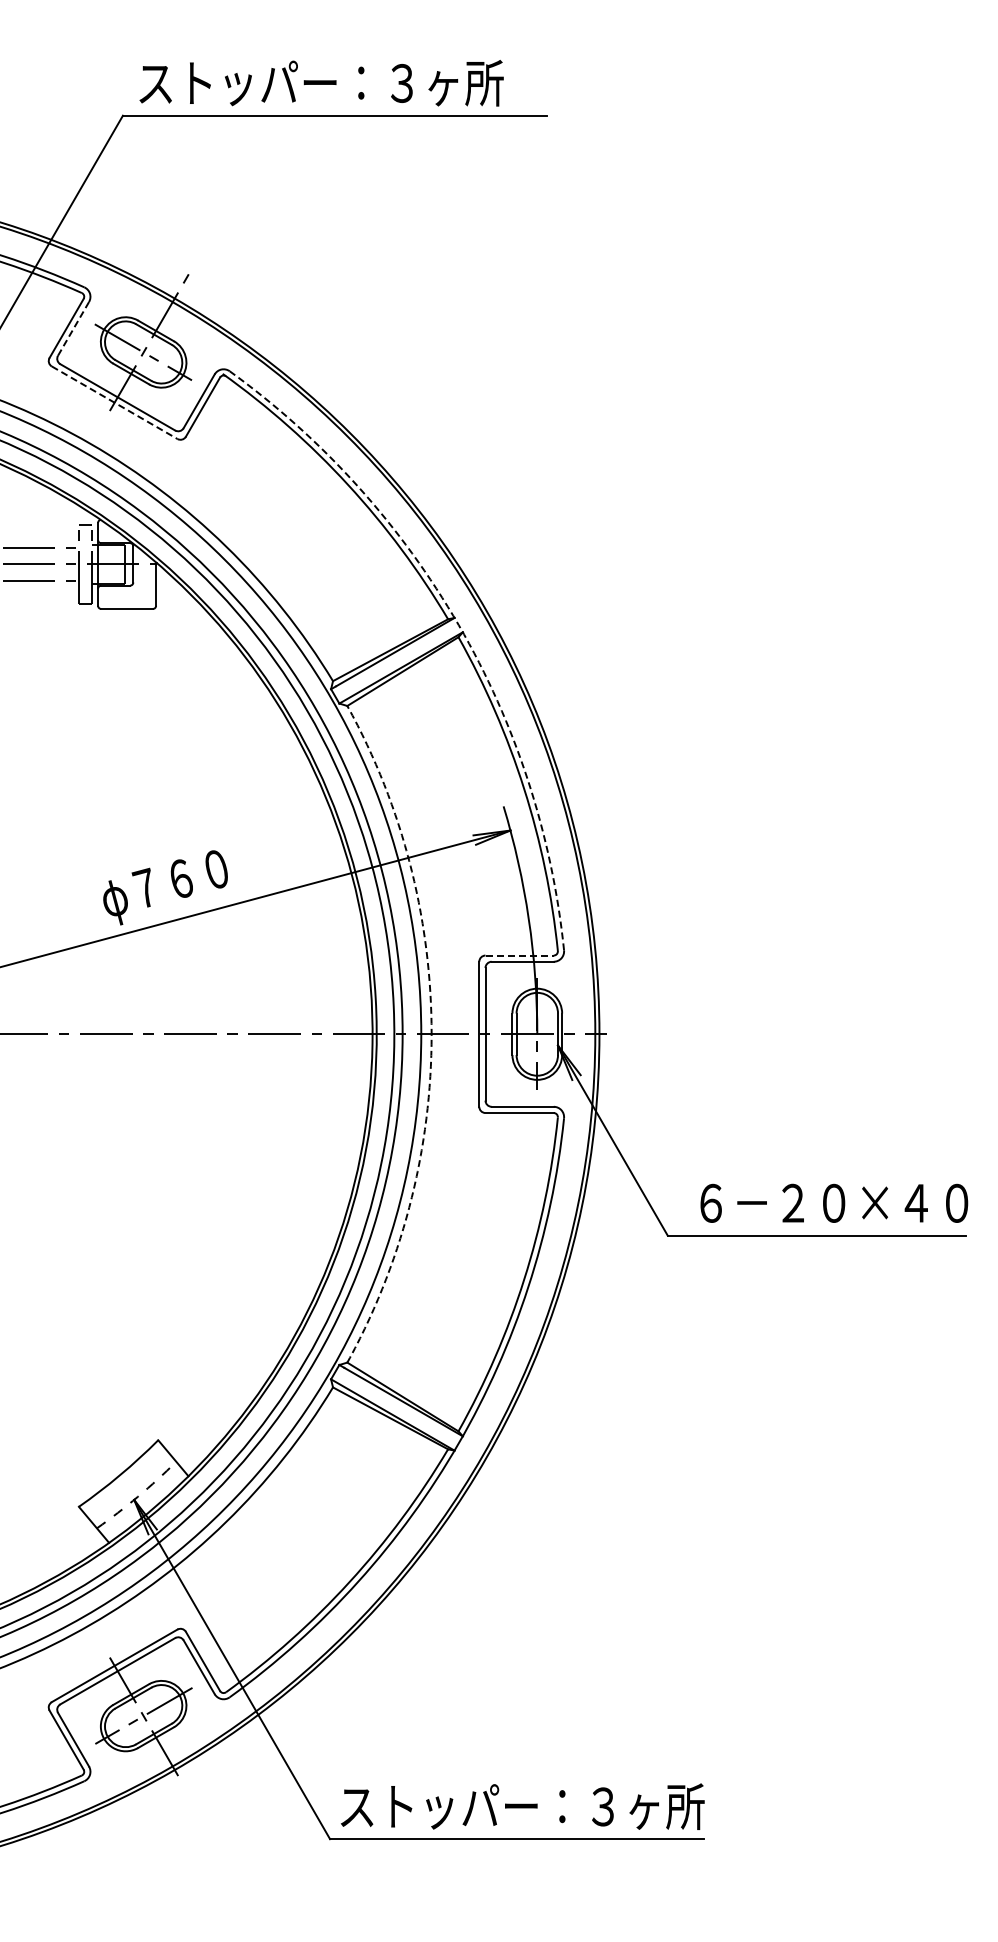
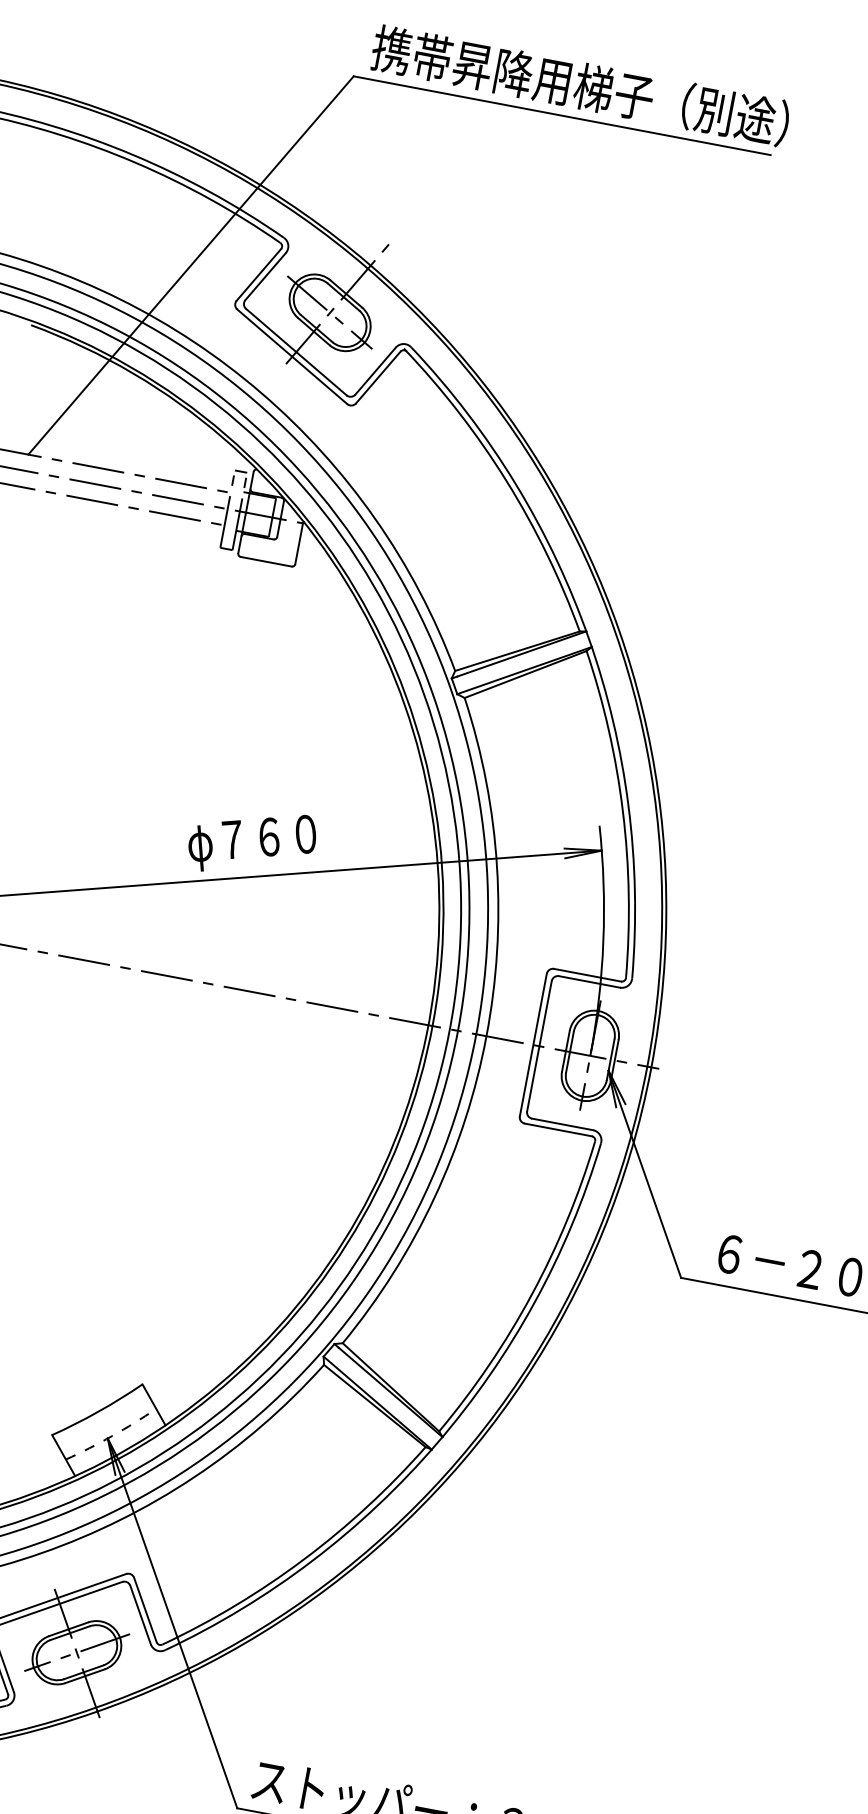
text: (347, 82) -> (580, 85), ストッパー：３ヶ所 -> 携帯昇降用梯子（別途）
line: (73, 328) -> (265, 276), dashed -> solid
line: (114, 402) -> (292, 356), dashed -> solid
arc: (458, 625) -> (588, 639), dashed -> solid
line: (520, 955) -> (588, 975), dashed -> solid
arc: (431, 1034) -> (486, 1036), dashed -> solid

